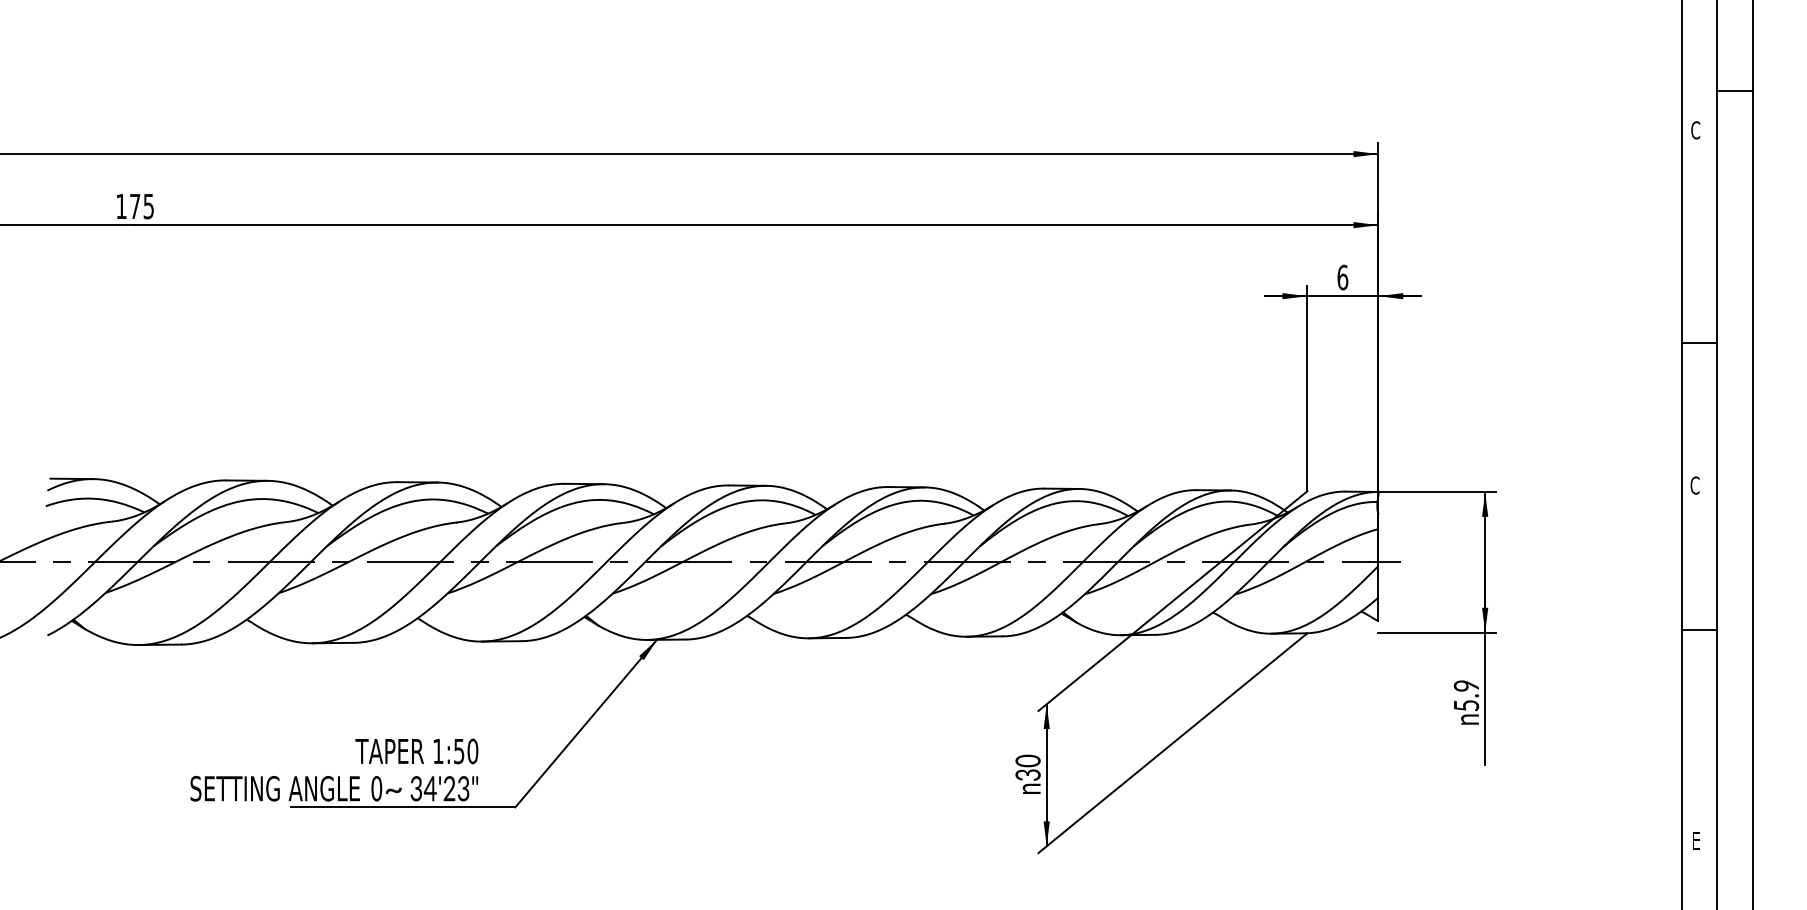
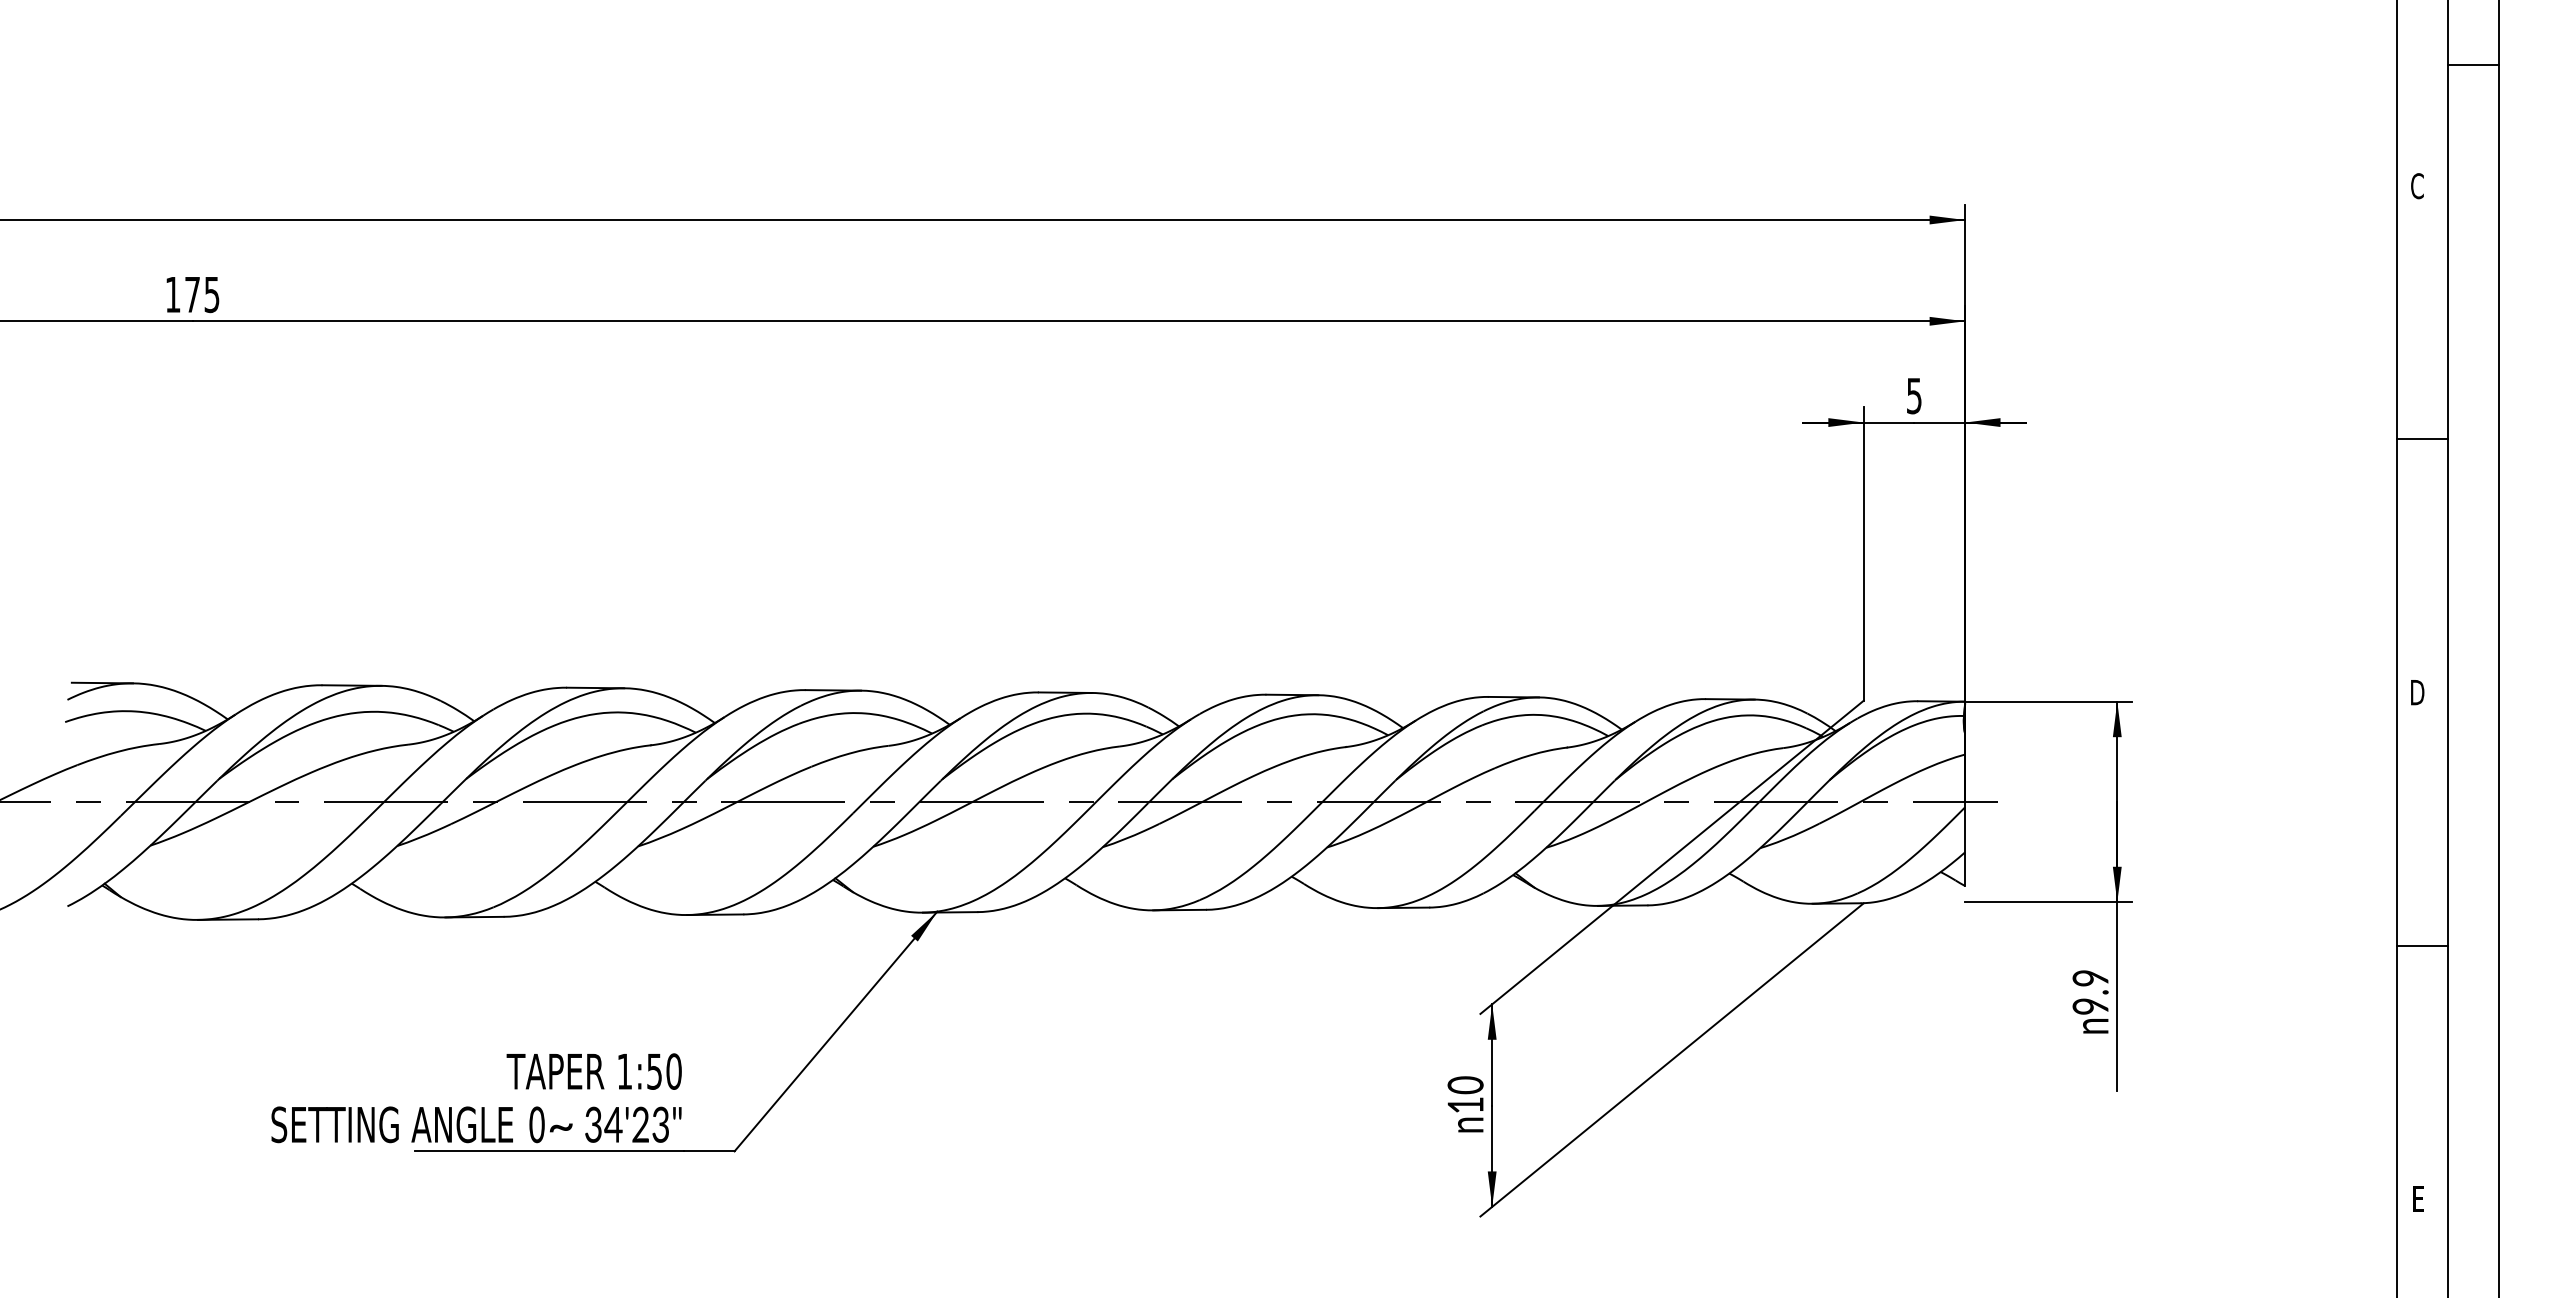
line: (1735, 91) -> (2473, 64), moved
text: (1342, 277) -> (1914, 395), 6 -> 5
line: (1699, 343) -> (2422, 439), moved
text: (1695, 485) -> (2417, 692), C -> D
line: (1699, 629) -> (2422, 945), moved
text: (1466, 705) -> (2090, 1006), 5.9 -> 9.9
text: (1027, 775) -> (1465, 1105), 30 -> 10

